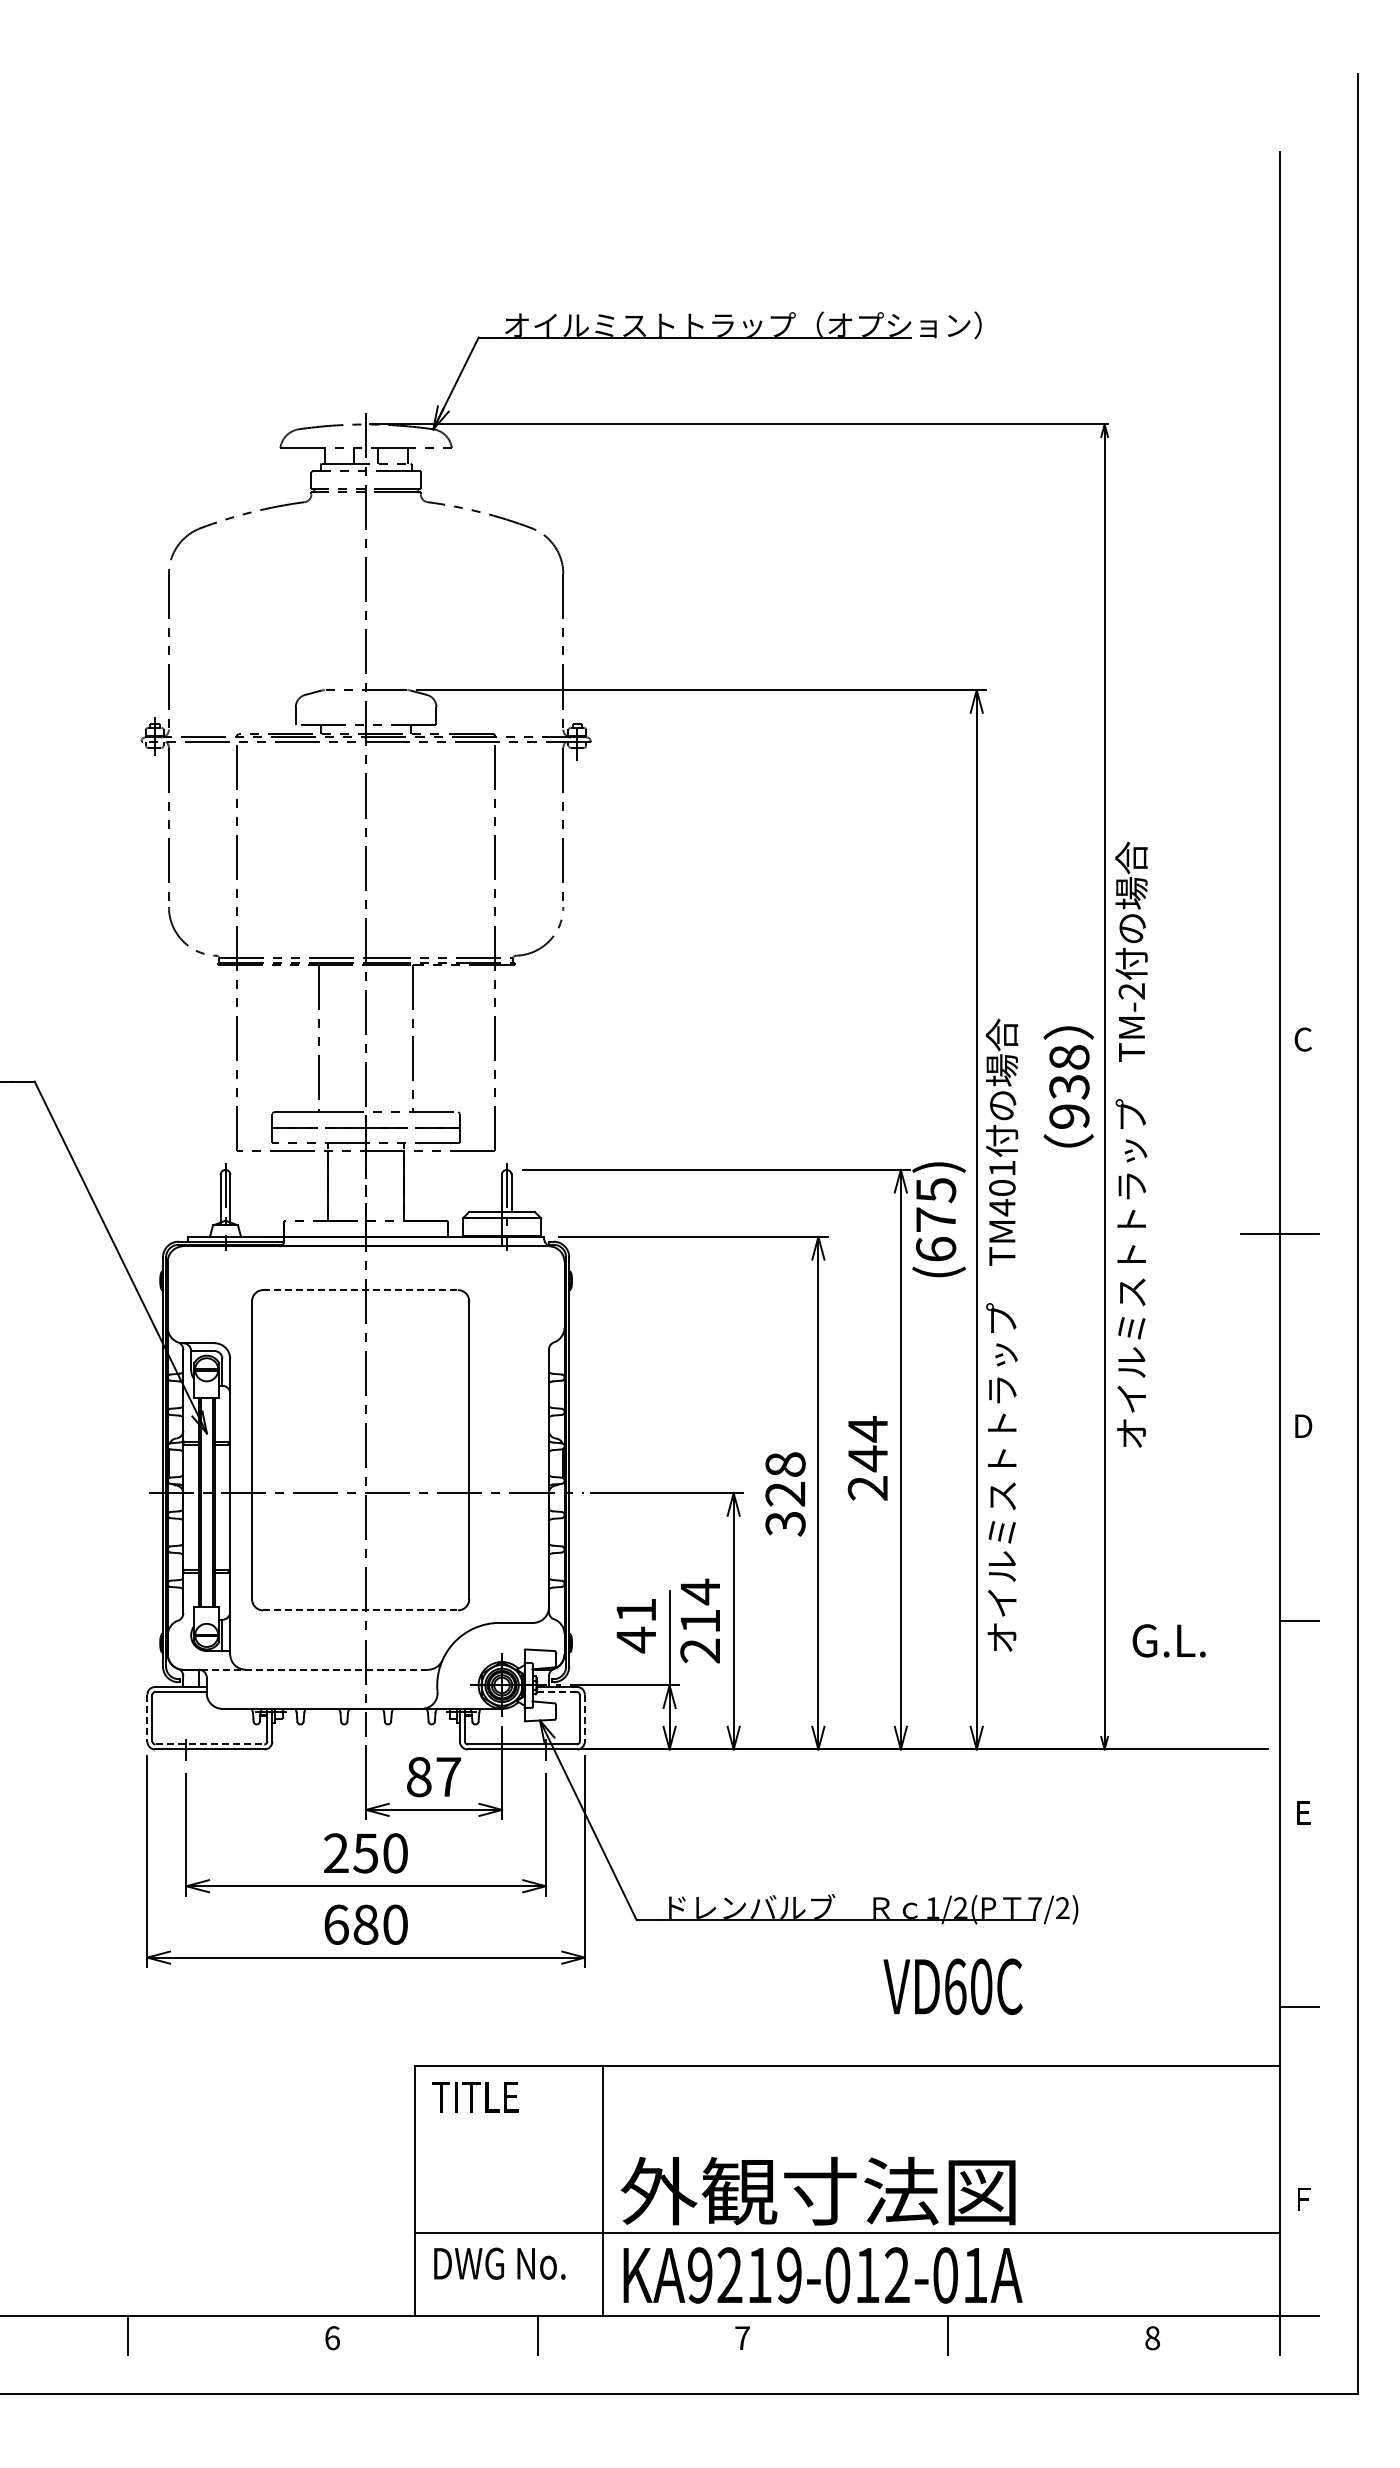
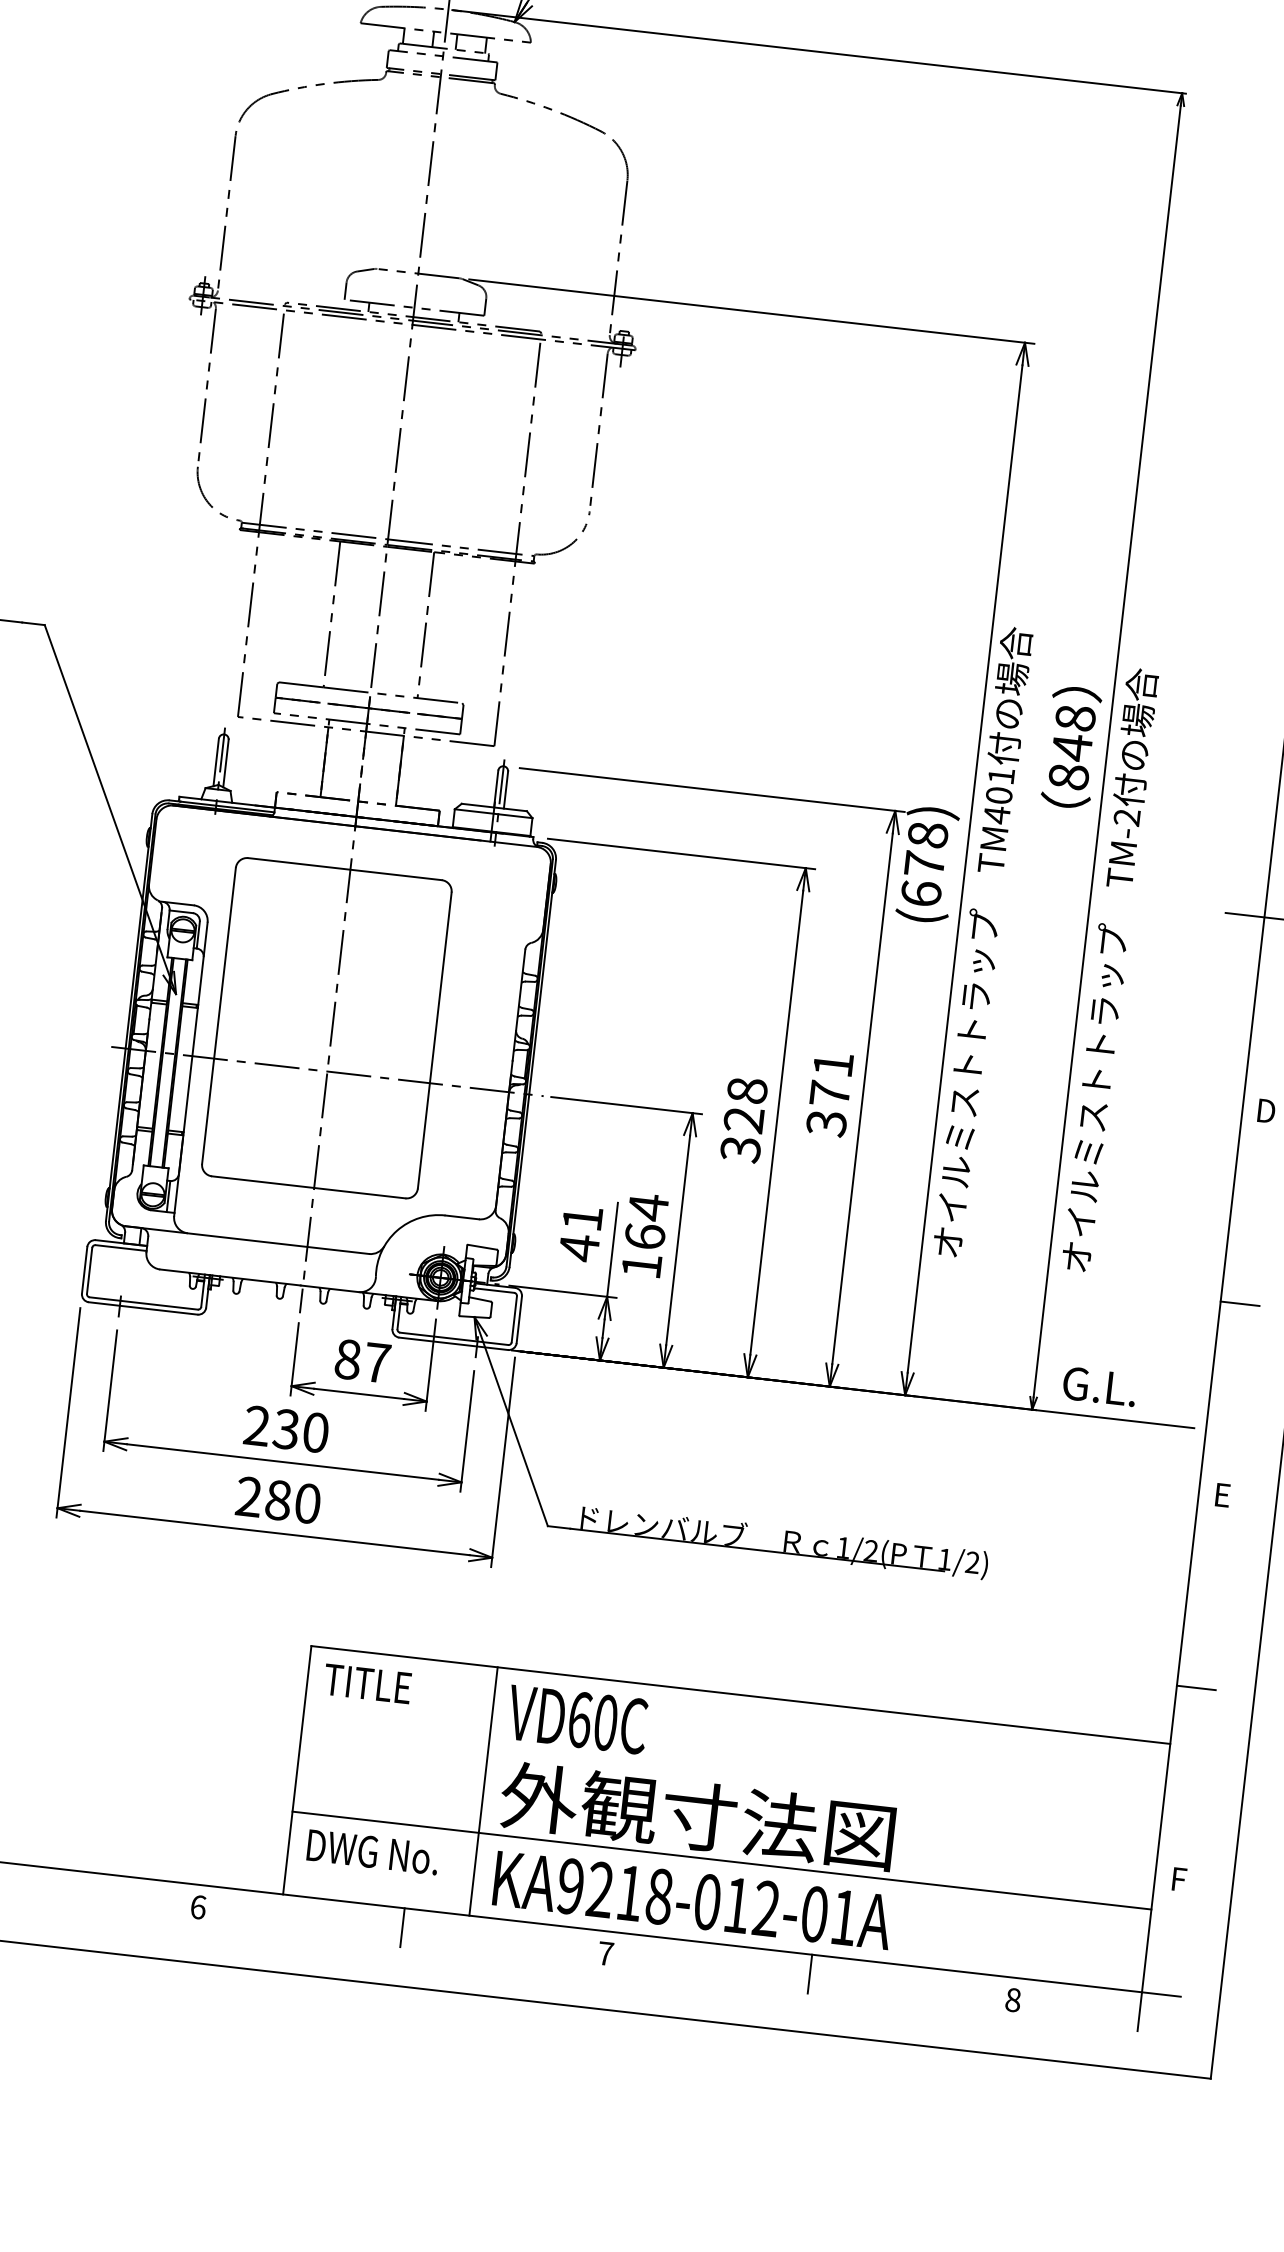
text: (1069, 1100) -> (1070, 760), 938 -> 848
text: (1131, 1144) -> (1109, 969), moved
text: (936, 1190) -> (928, 835), (675) -> (678)
line: (361, 1290) -> (345, 869), dashed -> solid
text: (1001, 1334) -> (981, 941), moved
text: (868, 1458) -> (830, 1093), 244 -> 371
line: (361, 1610) -> (309, 1187), dashed -> solid
text: (700, 1635) -> (643, 1250), 214 -> 164
text: (1168, 1640) -> (1099, 1386), moved
line: (313, 1669) -> (255, 1240), dashed -> solid
line: (556, 1691) -> (494, 1290), dashed -> solid
line: (147, 1718) -> (84, 1270), dashed -> solid
line: (584, 1718) -> (518, 1320), dashed -> solid
line: (210, 1744) -> (144, 1303), dashed -> solid
text: (365, 1852) -> (286, 1428), 250 -> 230
text: (1034, 1907) -> (944, 1558), 7/2) -> 1/2)
text: (336, 1924) -> (249, 1496), 680 -> 280
text: (952, 1986) -> (577, 1719), moved
text: (789, 2275) -> (659, 1896), KA9219-012-01A -> KA9218-012-01A

